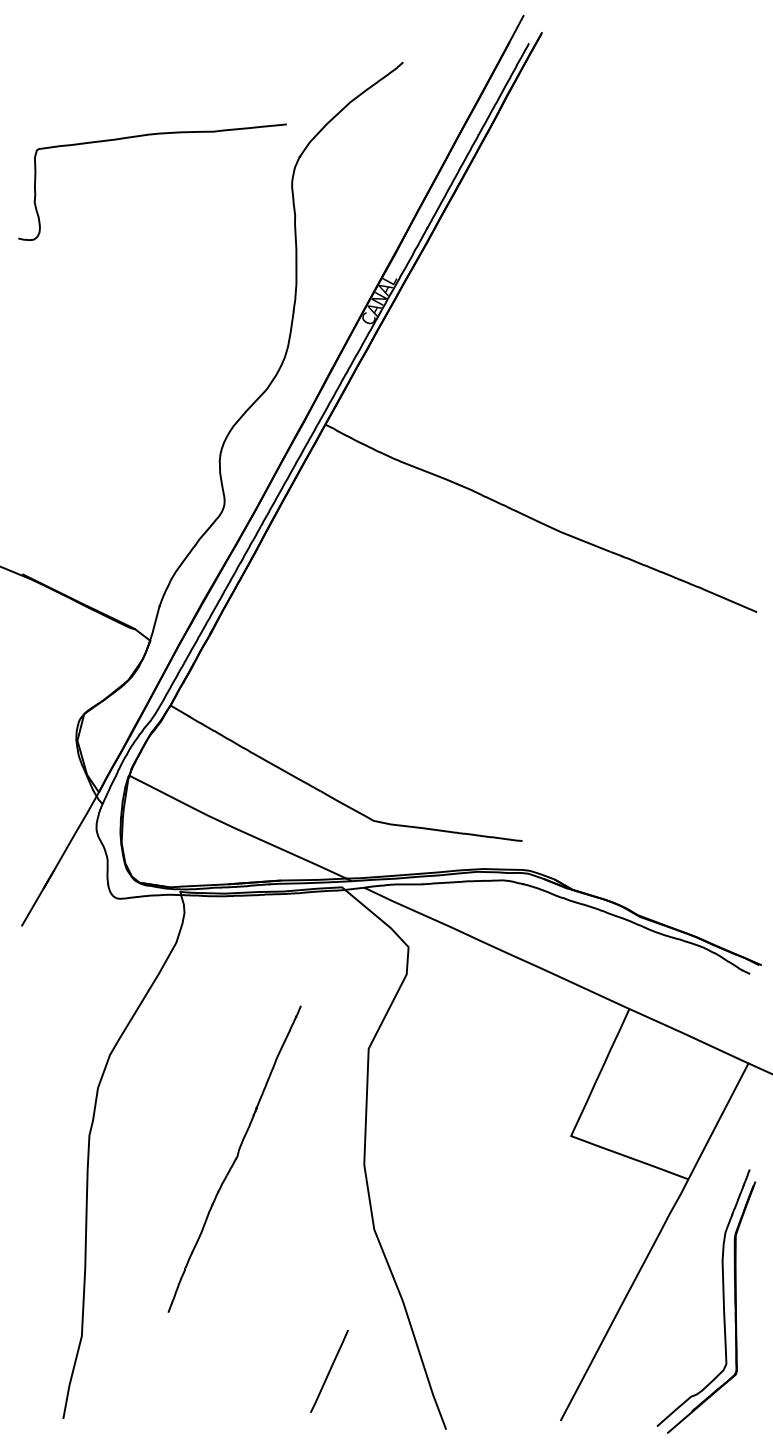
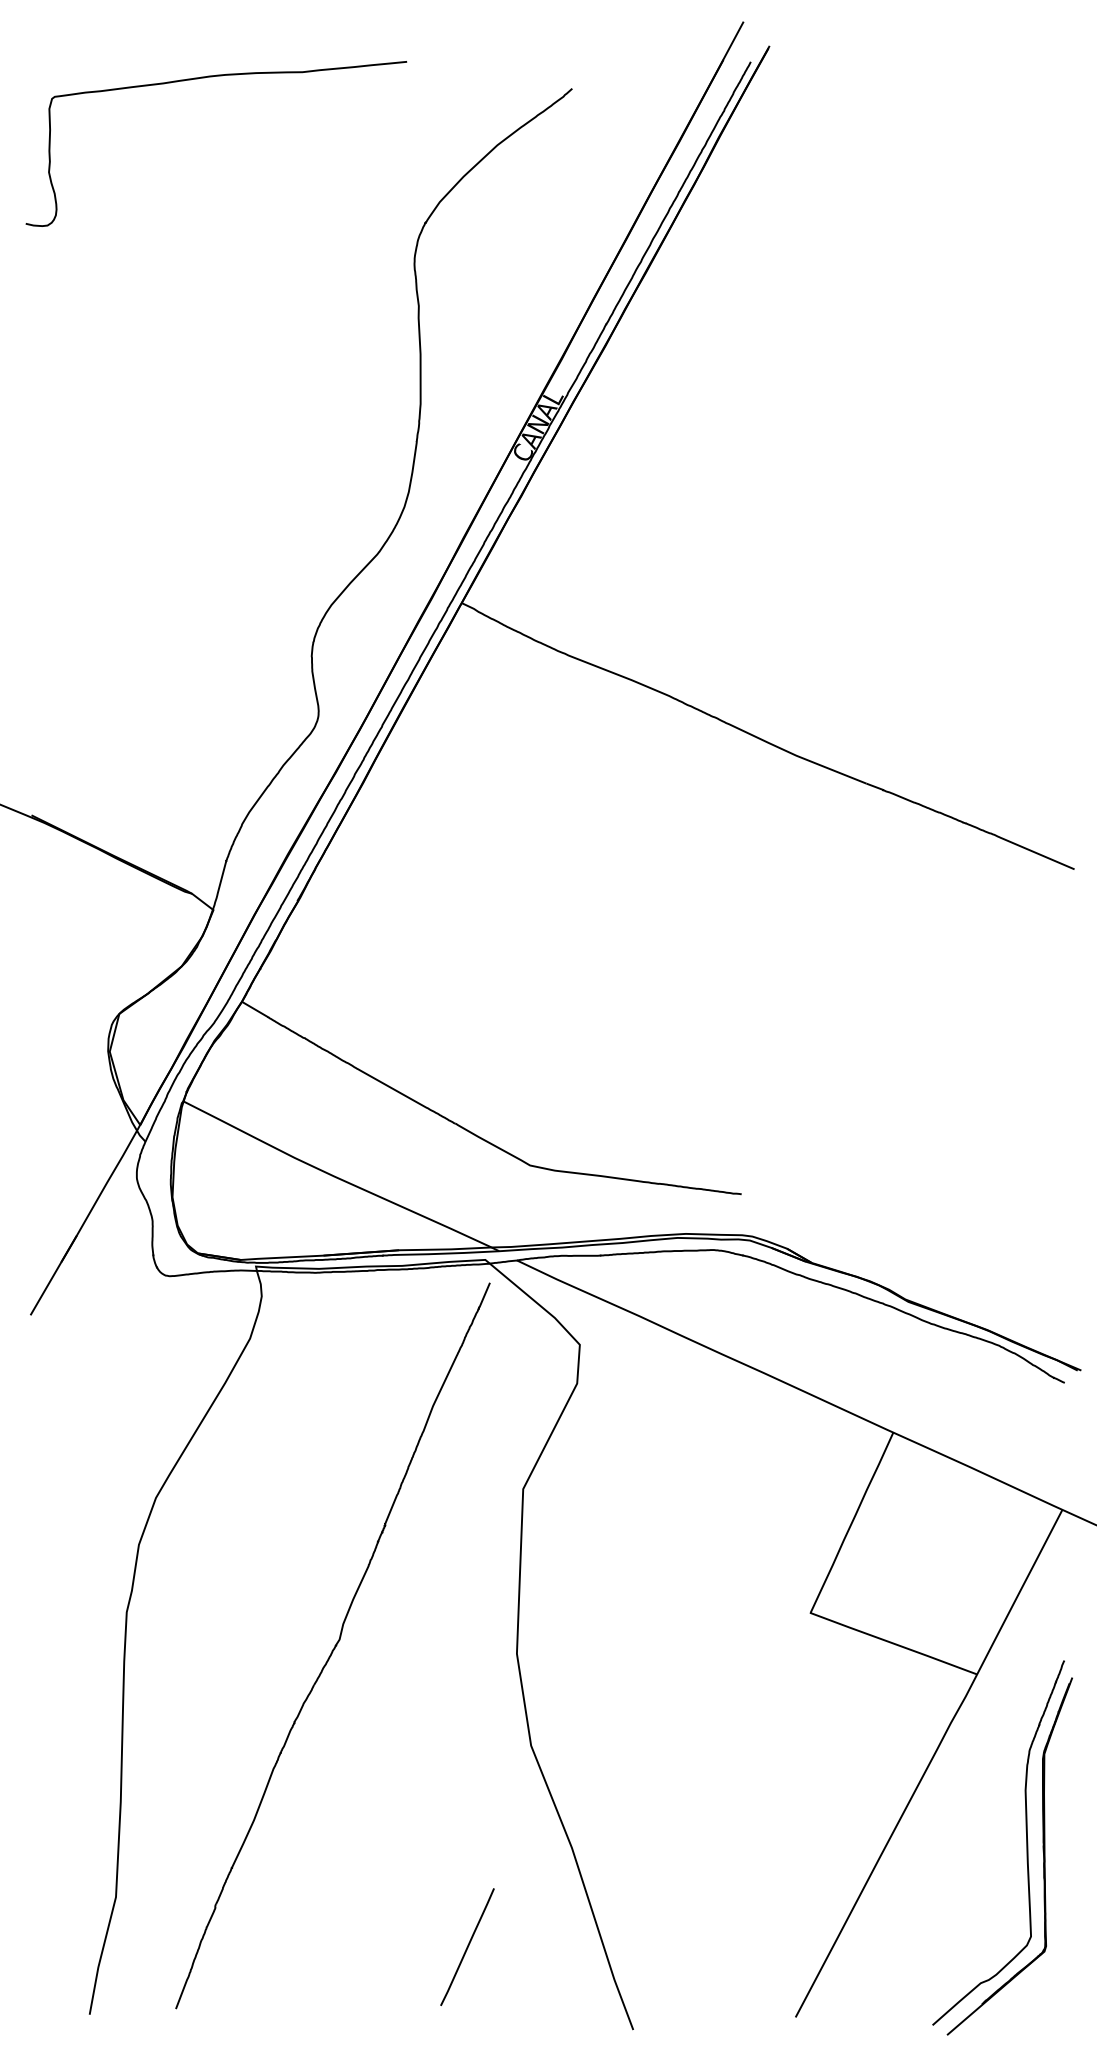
curve: (144, 136) -> (204, 78), moved
part: (234, 1158) -> (332, 1645), size x1.67

